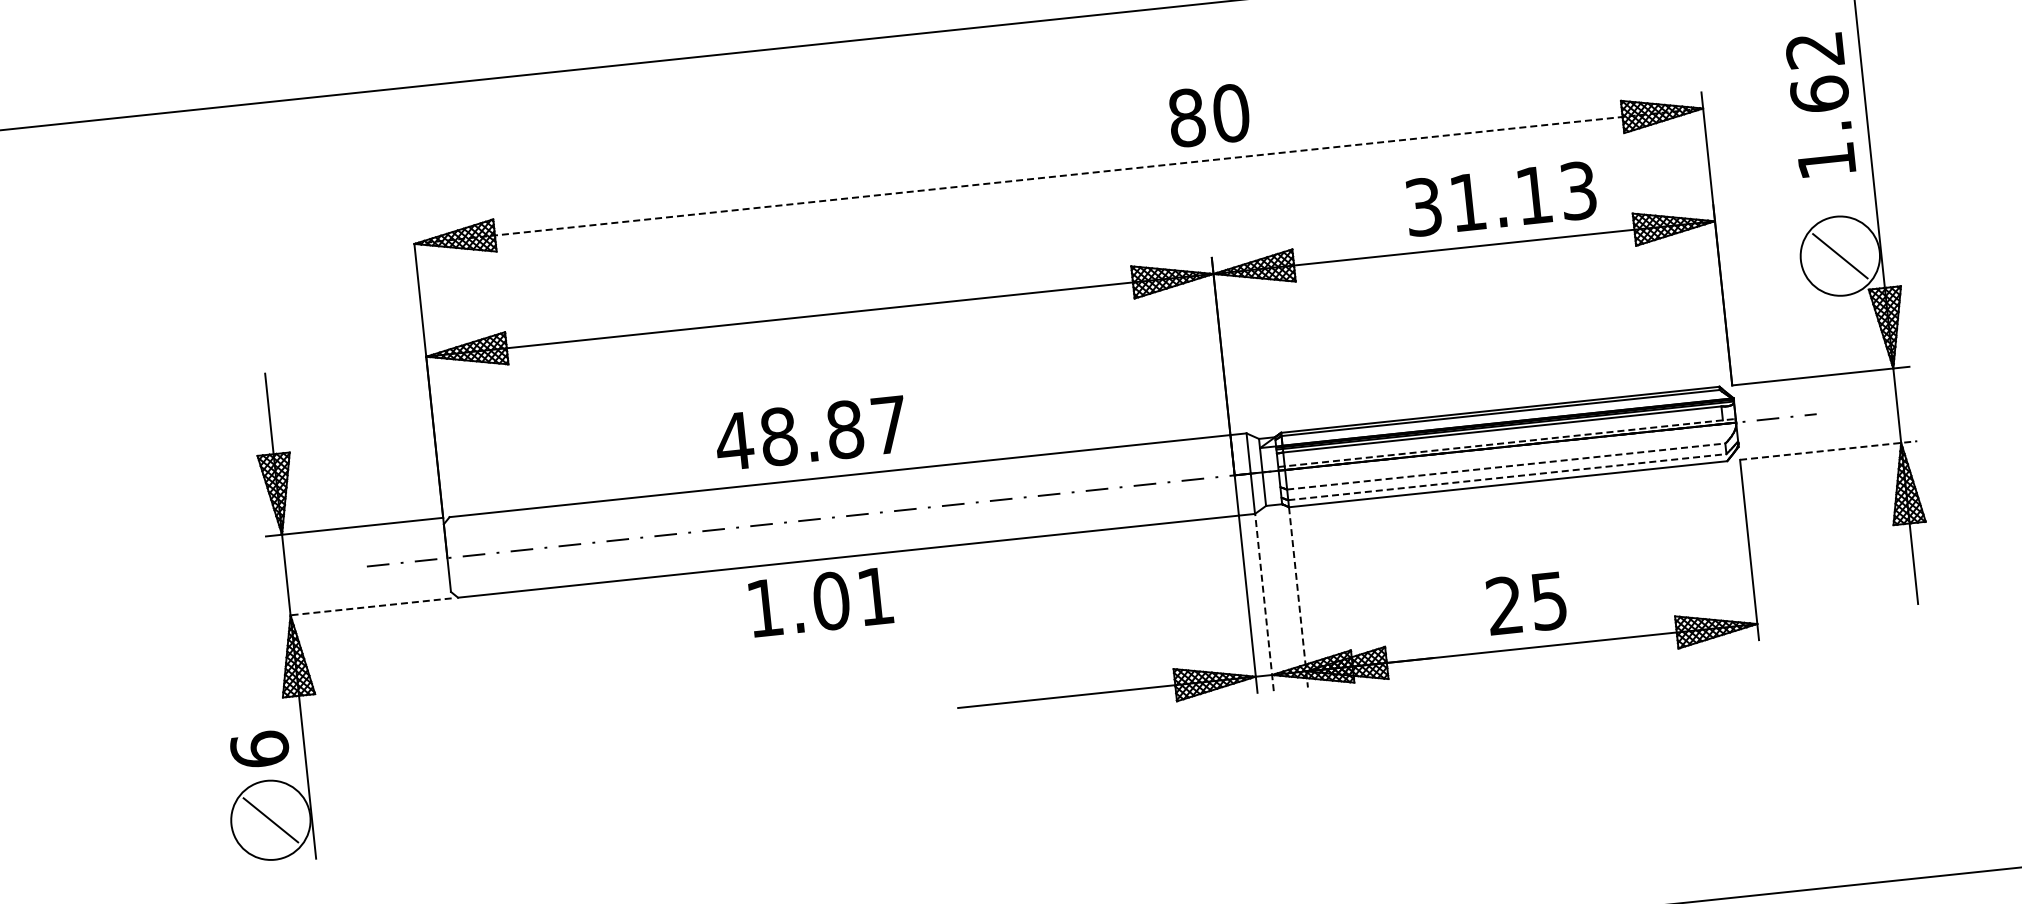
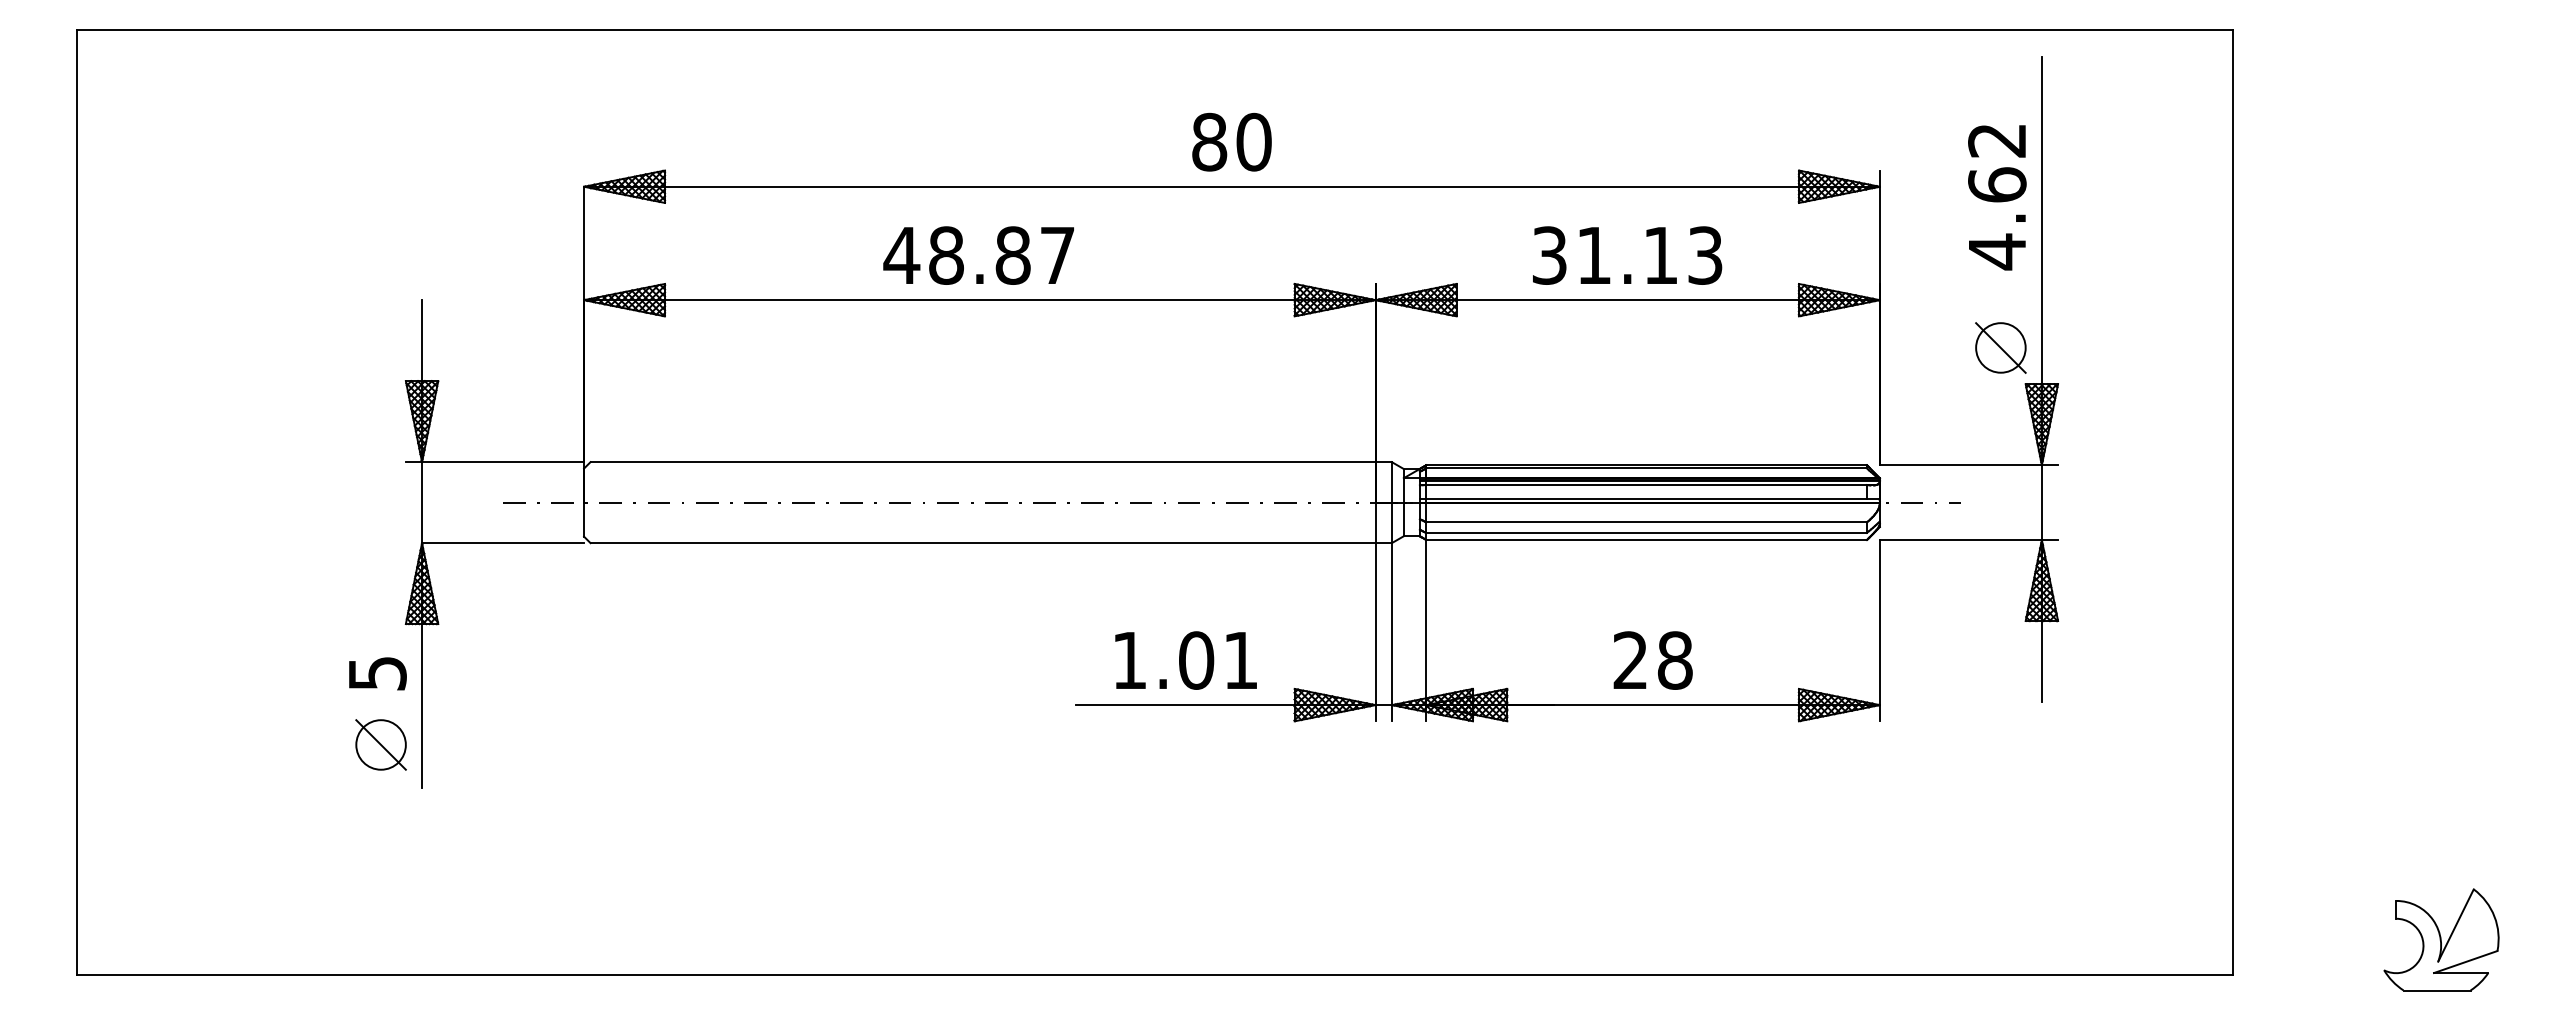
text: (1208, 114) -> (1231, 141), moved
text: (1826, 160) -> (1997, 251), 1.62 -> 4.62
line: (1058, 176) -> (1231, 186), dashed -> solid
text: (1501, 198) -> (1627, 255), moved
circle: (1839, 255) -> (2000, 347), size x0.62
text: (810, 433) -> (978, 255), moved
line: (1506, 442) -> (1649, 498), dashed -> solid
line: (1829, 450) -> (1969, 540), dashed -> solid
line: (1507, 466) -> (1647, 522), dashed -> solid
line: (1508, 476) -> (1647, 532), dashed -> solid
line: (1298, 597) -> (1426, 630), dashed -> solid
line: (1264, 601) -> (1392, 631), dashed -> solid
text: (1549, 601) -> (1675, 660), 25 -> 28
text: (820, 602) -> (1185, 660), moved
line: (371, 607) -> (503, 543), dashed -> solid
text: (259, 748) -> (377, 672), 6 -> 5
circle: (270, 819) -> (380, 744), size x0.62

